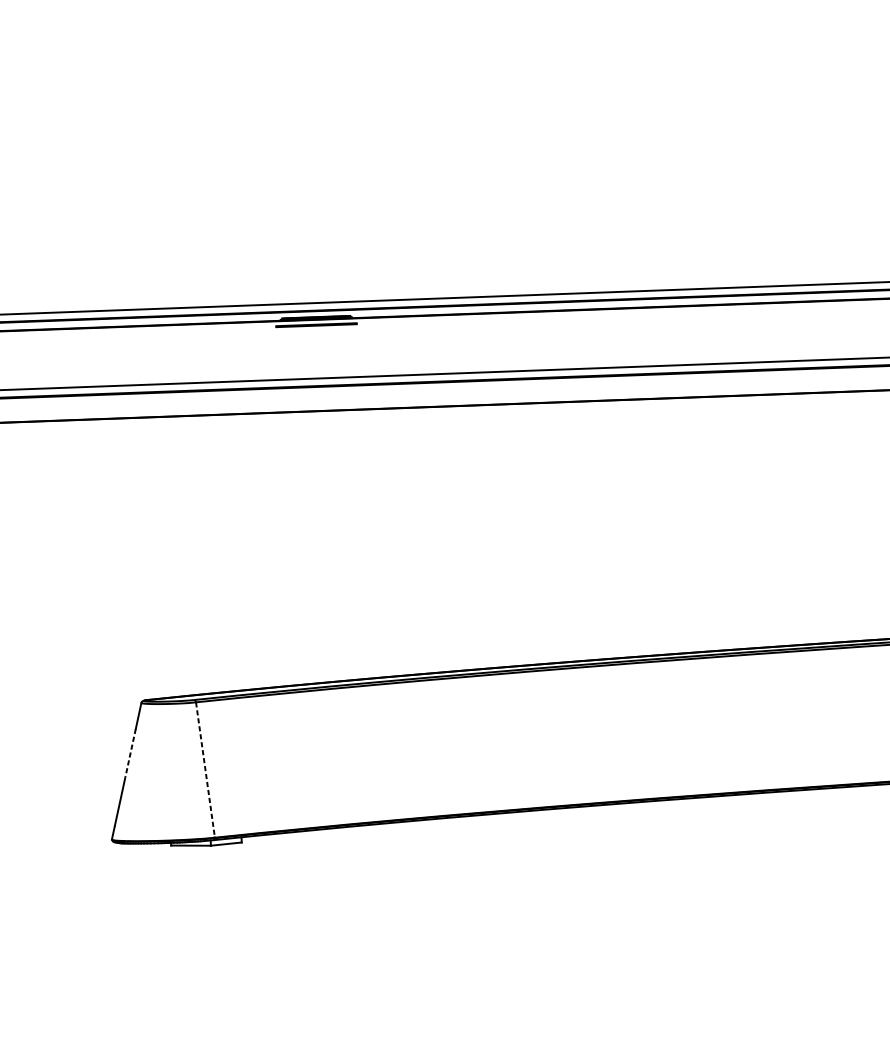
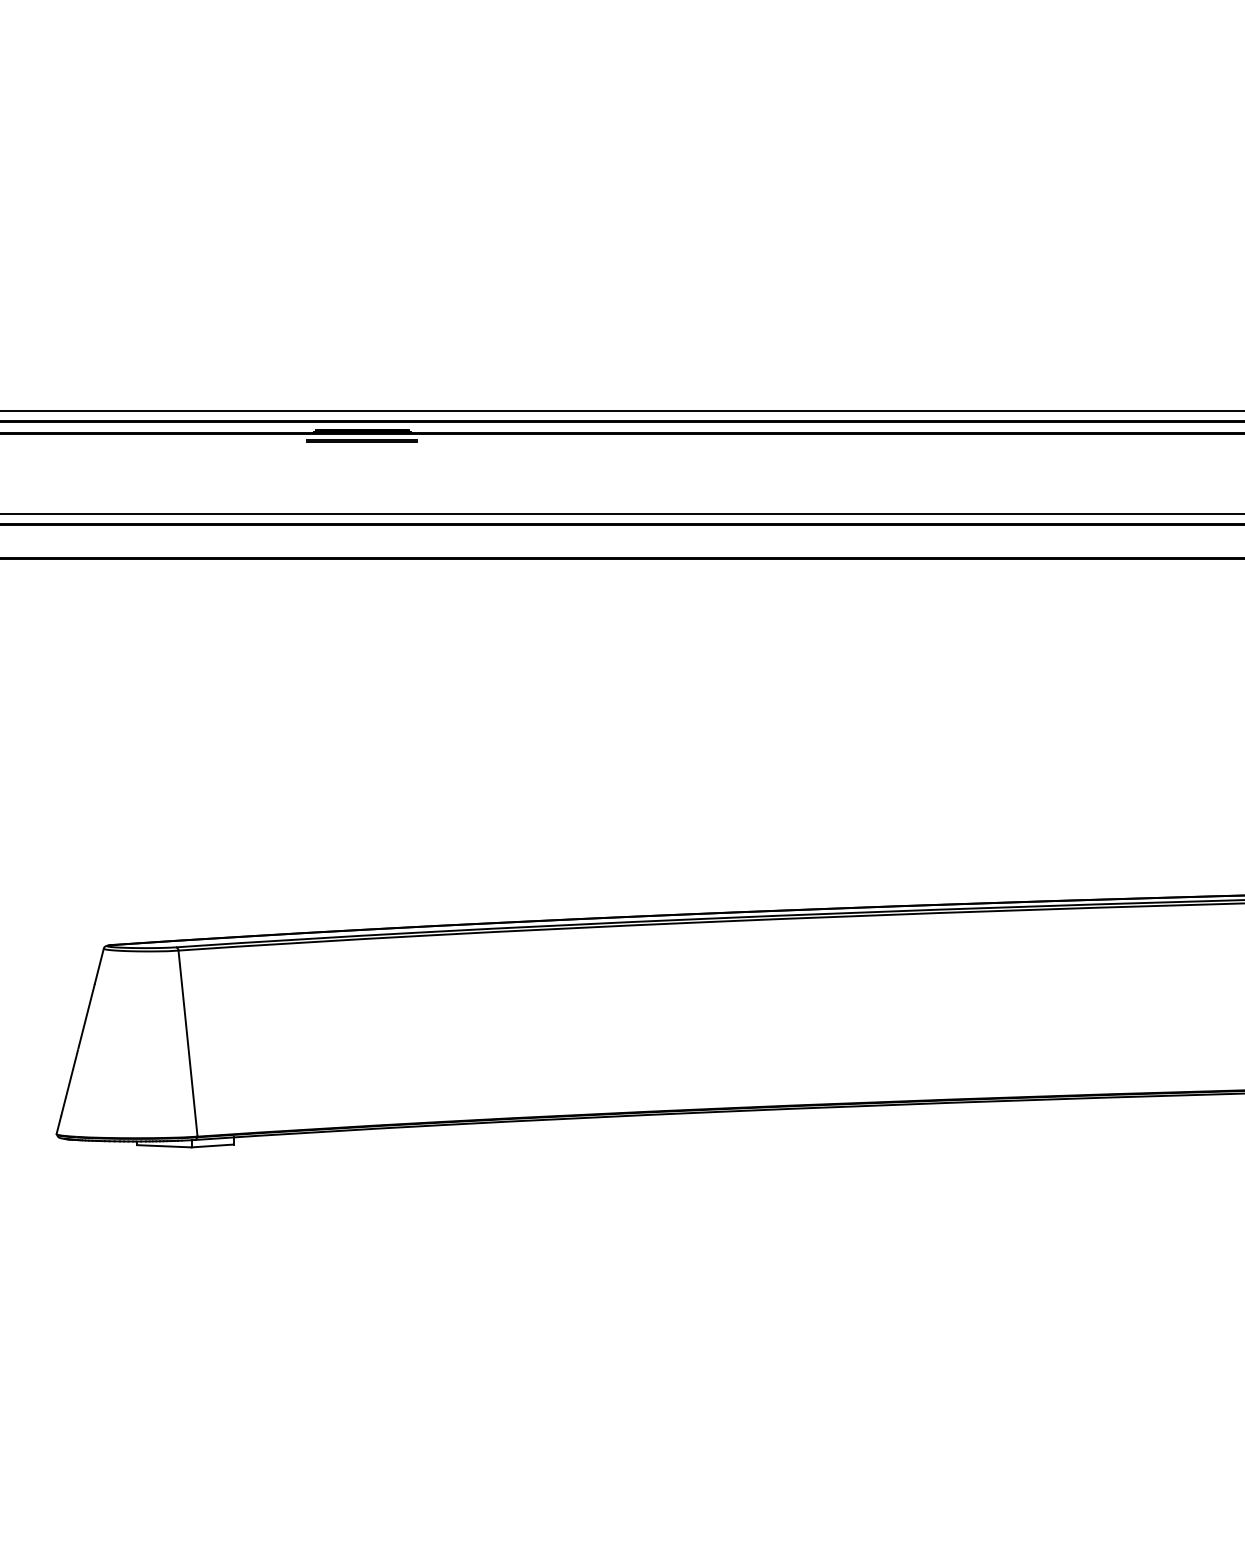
line: (130, 753) -> (86, 1017), dashed -> solid
line: (205, 769) -> (188, 1043), dashed -> solid

